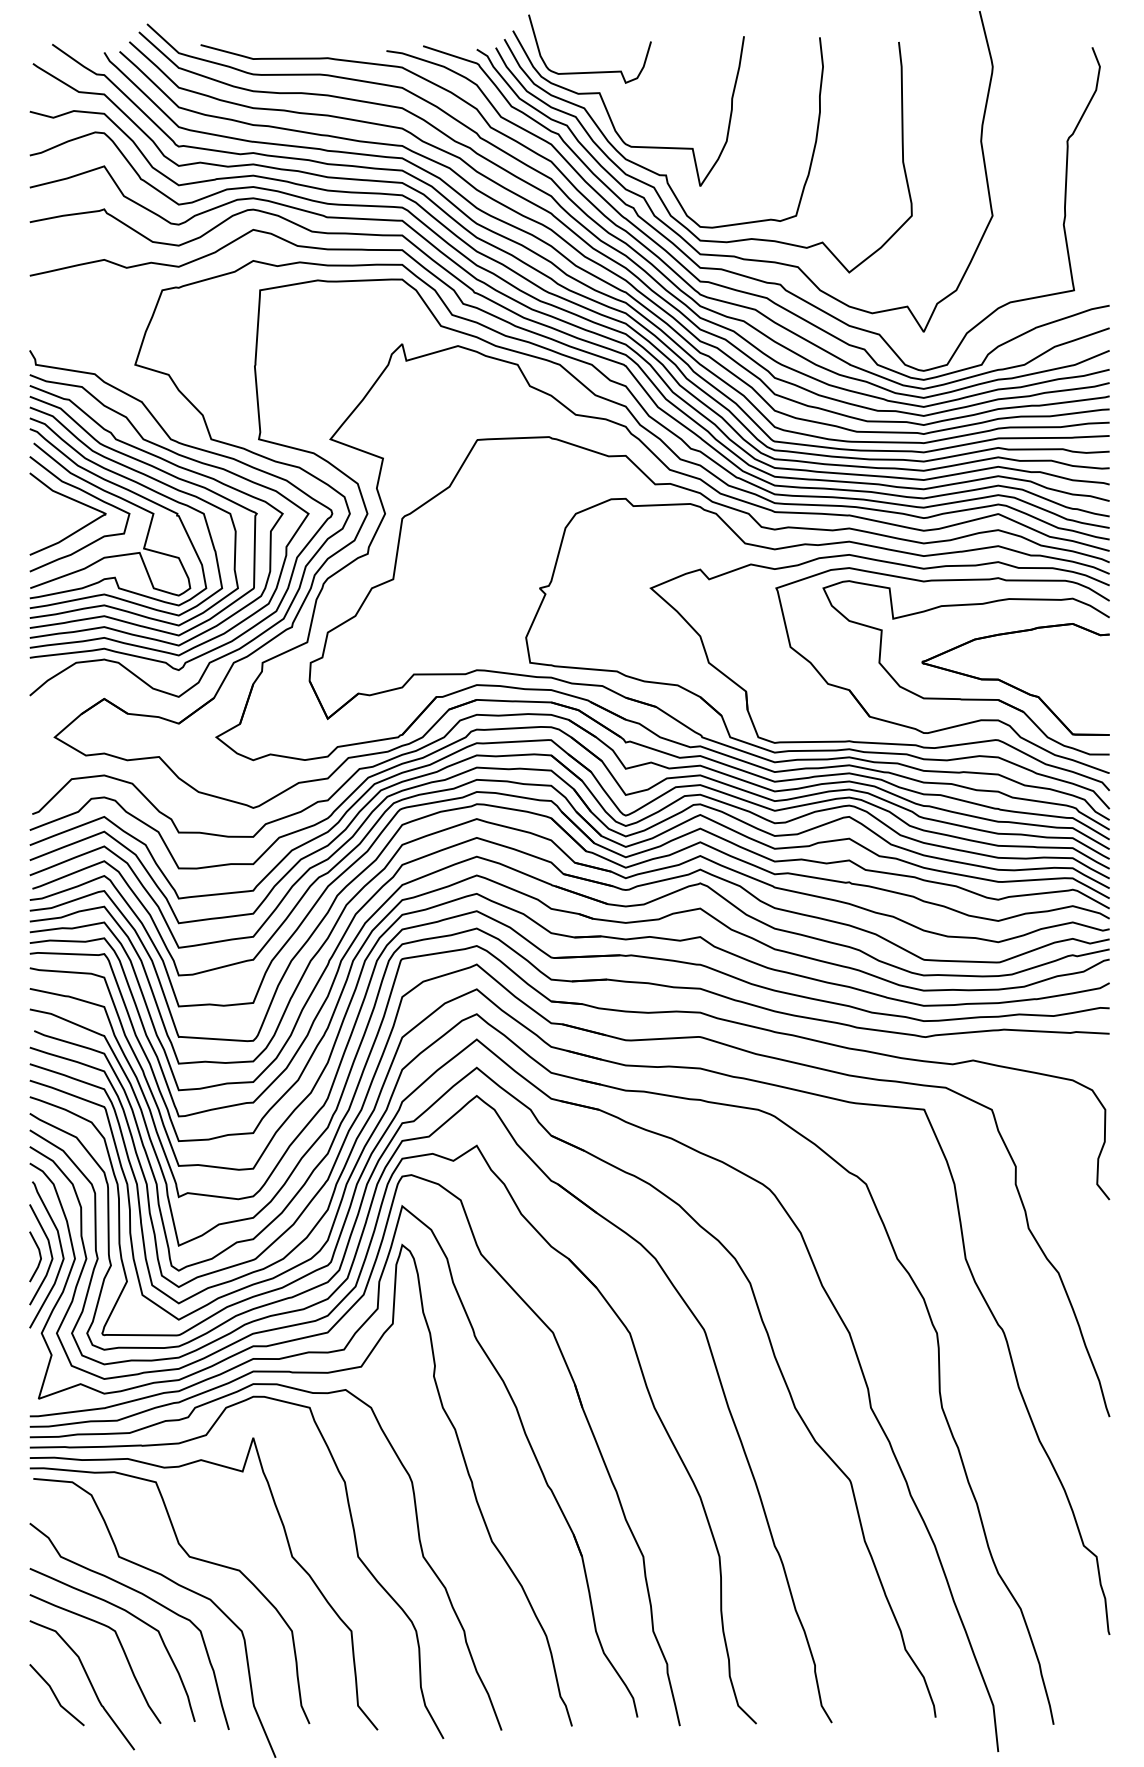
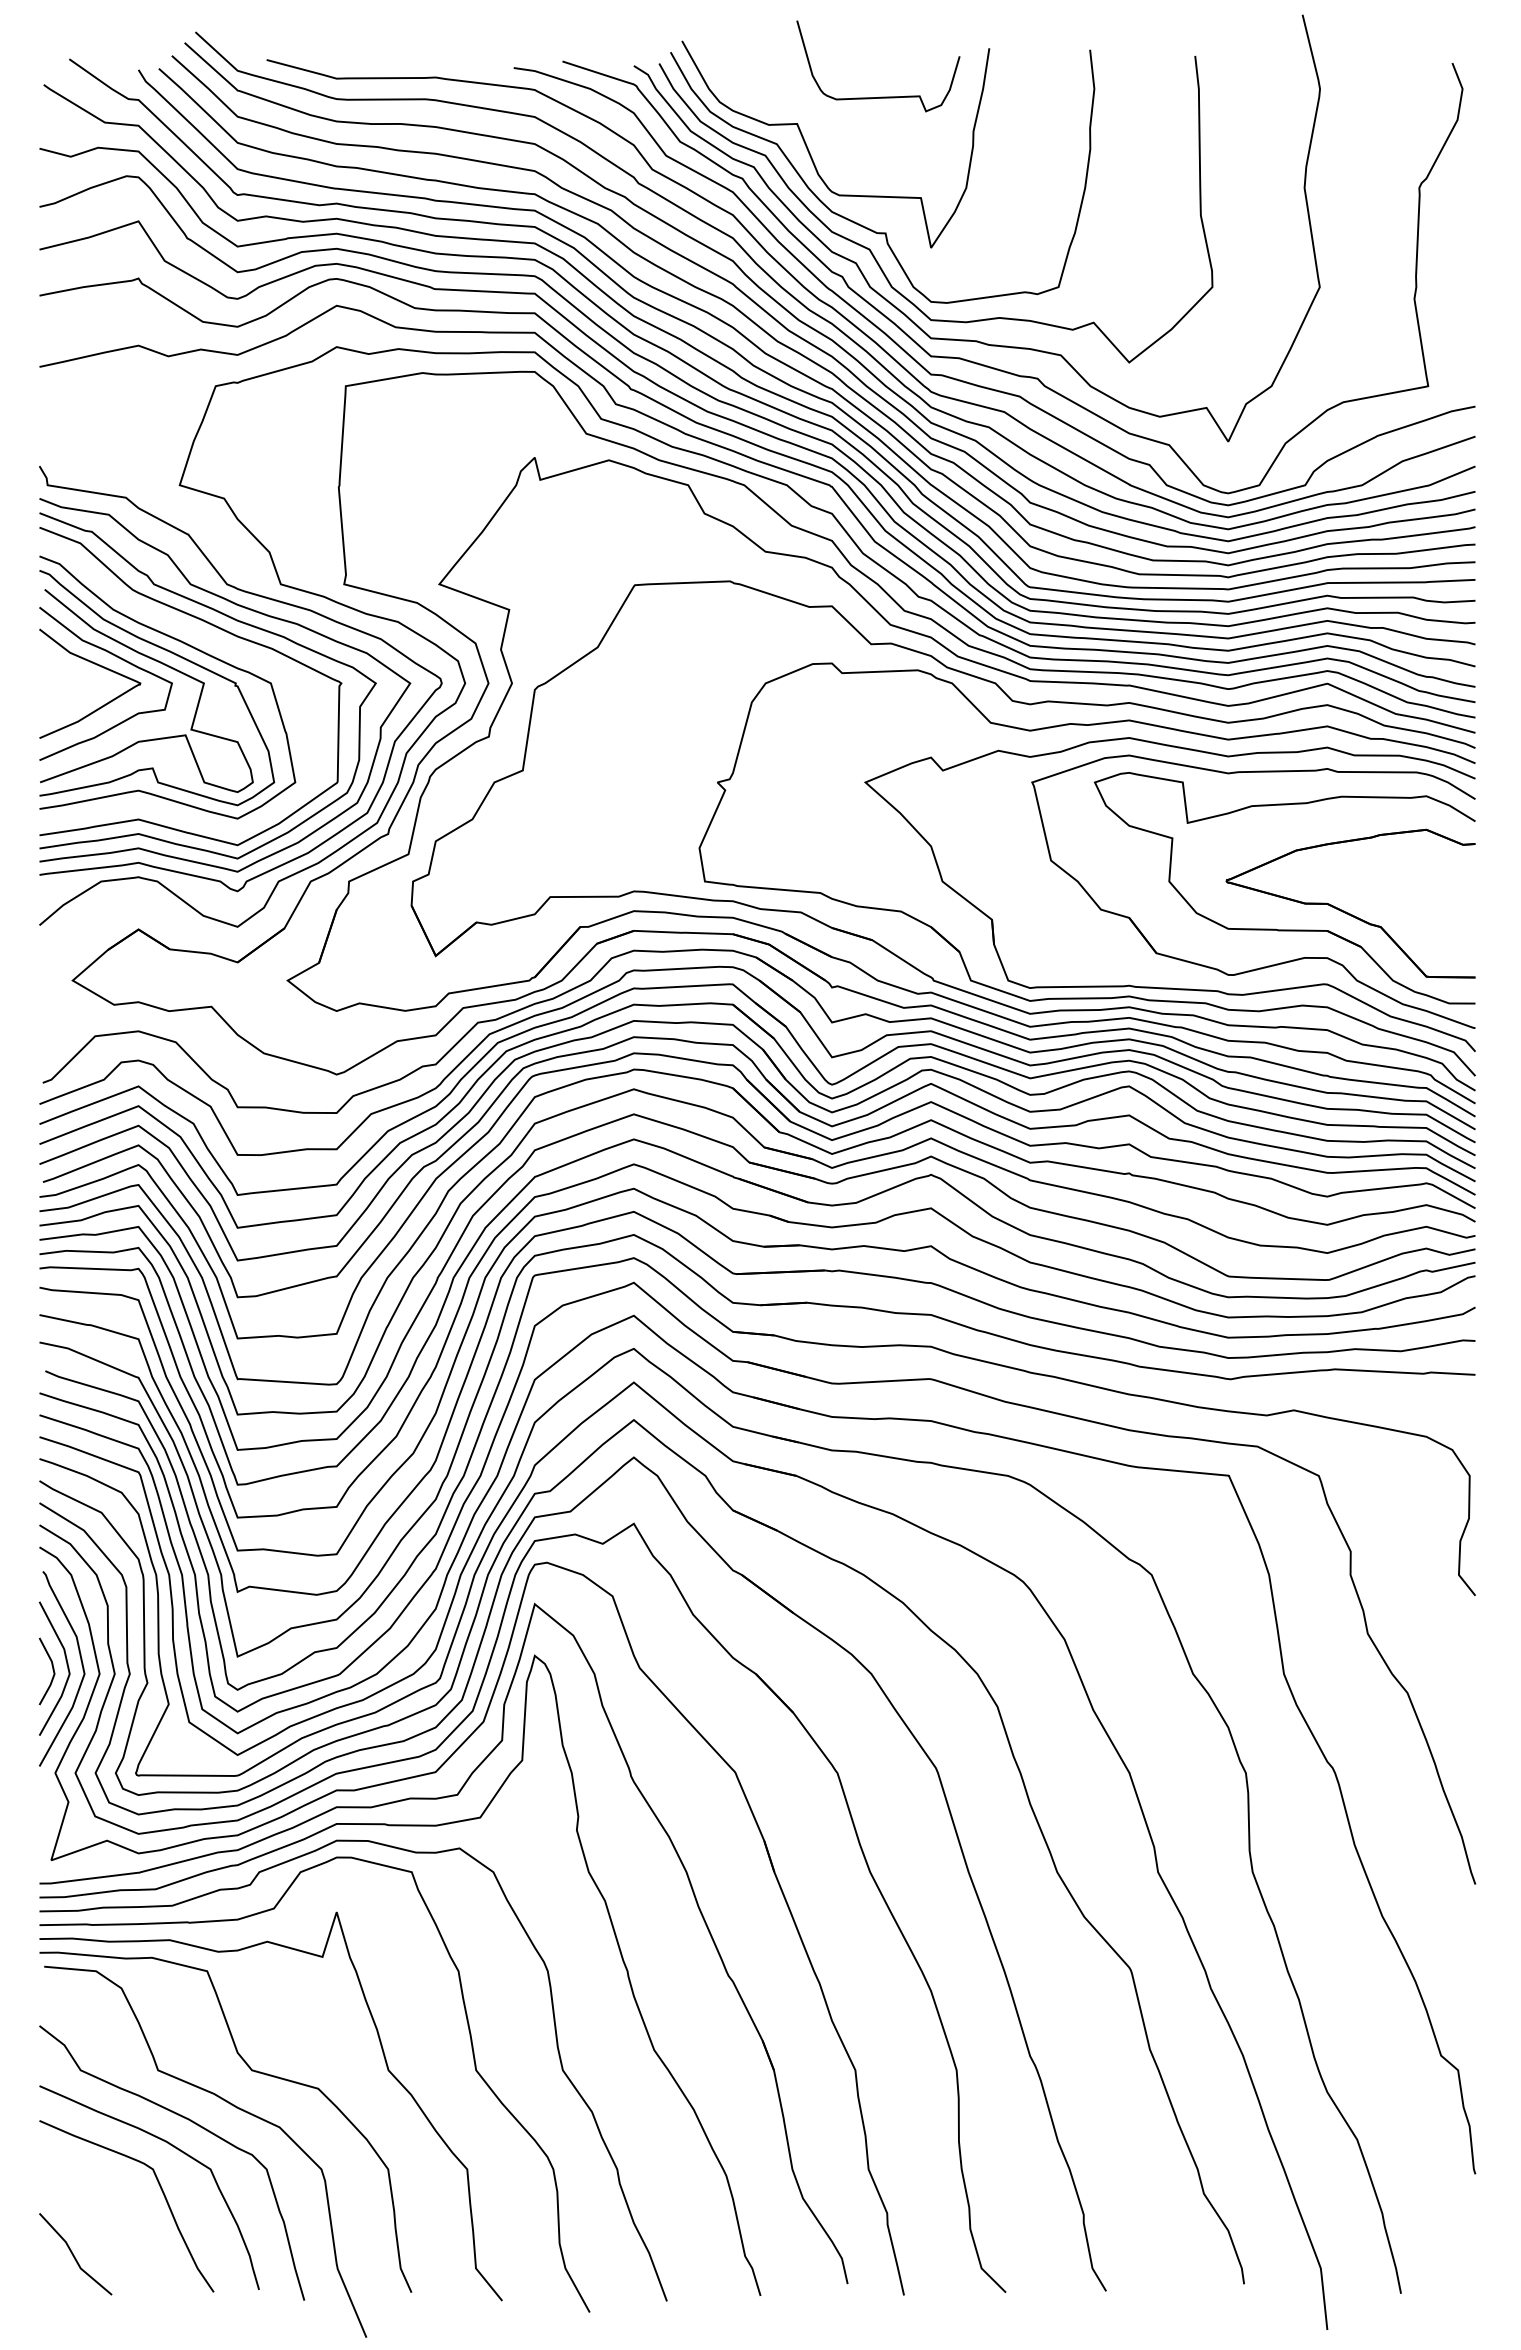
curve: (591, 71) -> (880, 96), moved
curve: (150, 478) -> (200, 636), removed
curve: (89, 1681) -> (118, 2236), removed

